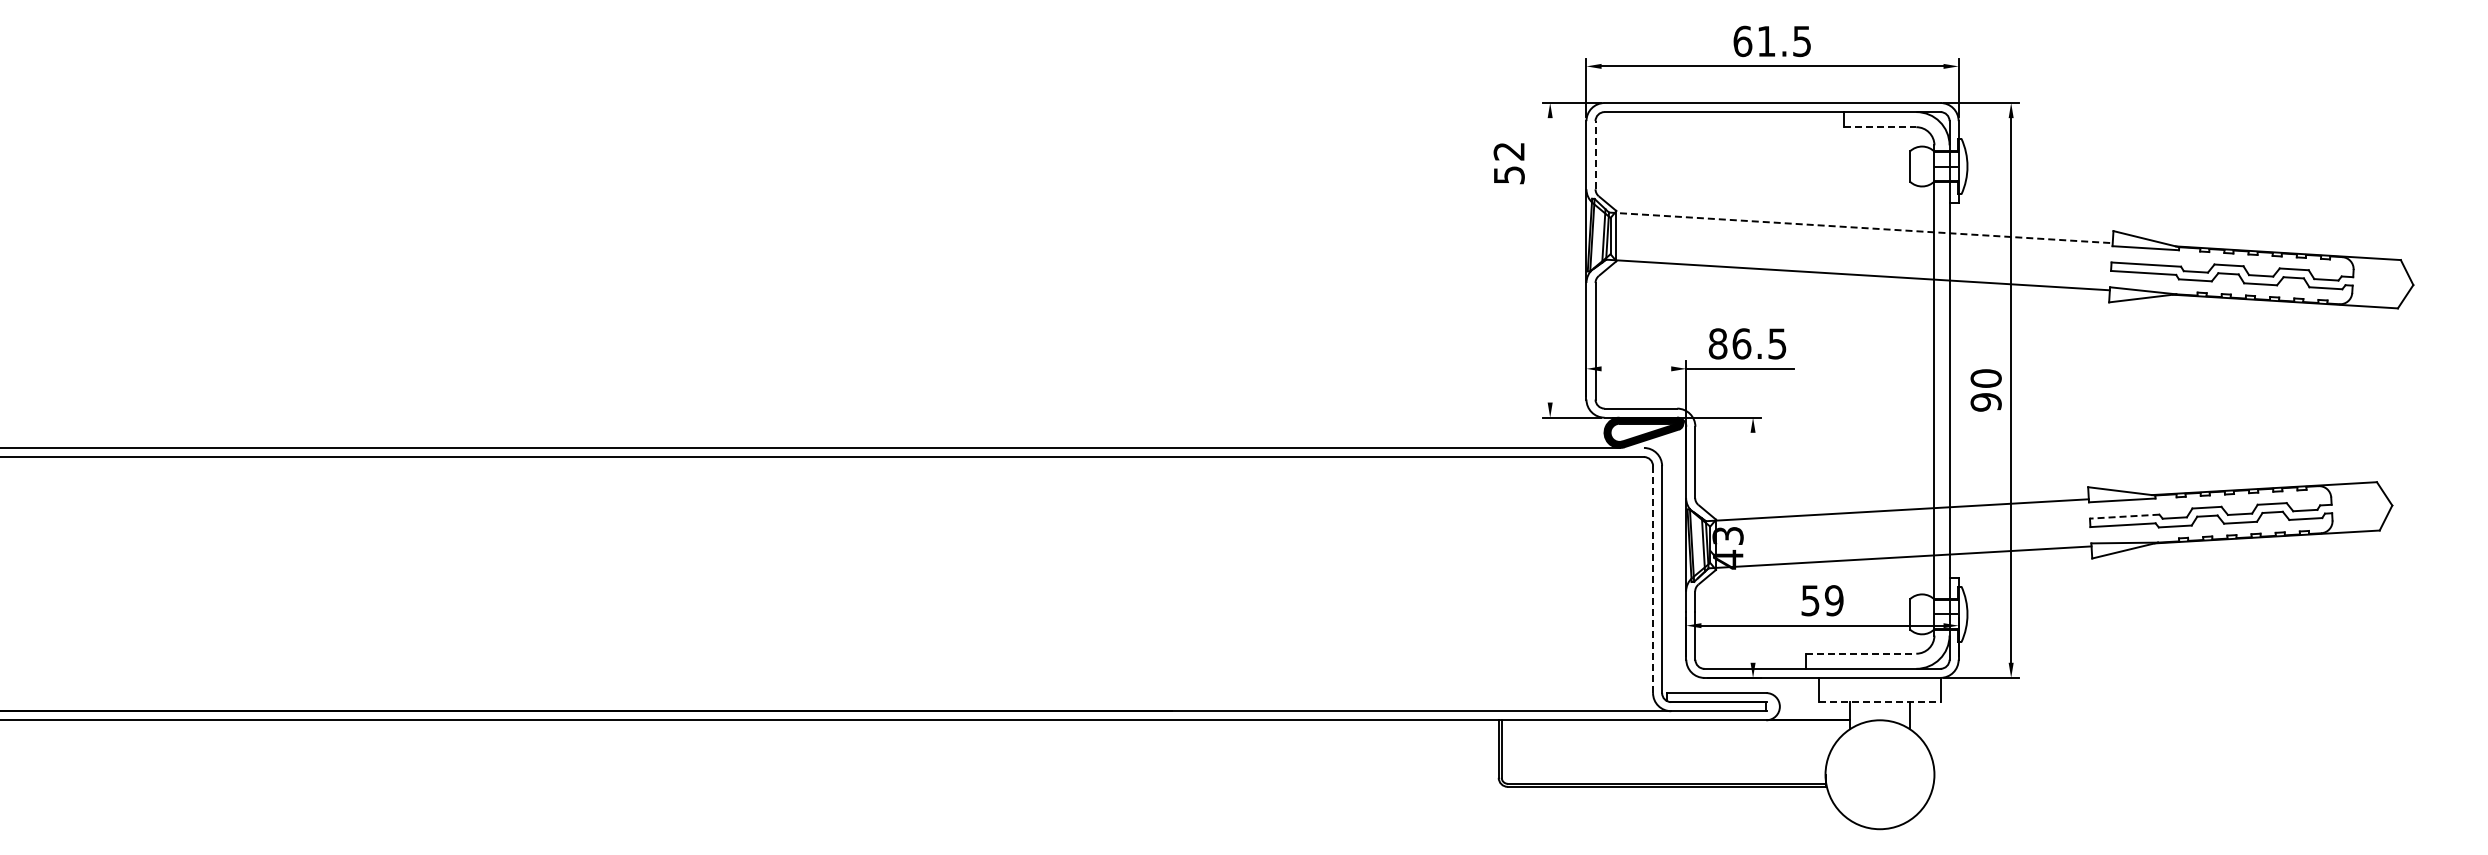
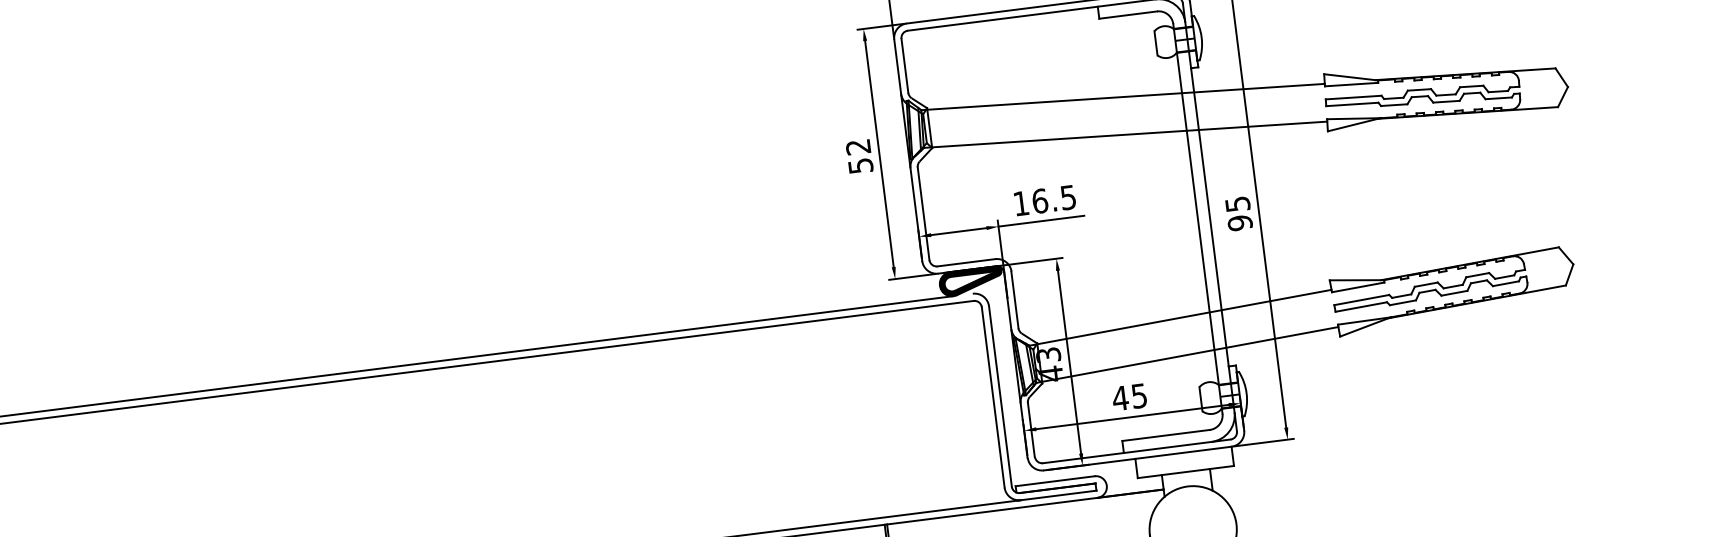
line: (1880, 127) -> (1128, 15), dashed -> solid
line: (1595, 154) -> (904, 65), dashed -> solid
text: (1508, 163) -> (859, 156), moved
line: (1861, 227) -> (1123, 96), dashed -> solid
line: (1550, 260) -> (879, 154), added
text: (1717, 343) -> (1020, 203), 86.5 -> 16.5
line: (1636, 368) -> (958, 231), added
text: (1985, 378) -> (1237, 204), 90 -> 95
line: (2124, 516) -> (1361, 299), dashed -> solid
line: (1753, 547) -> (1069, 361), added
line: (1653, 580) -> (993, 398), dashed -> solid
text: (1821, 600) -> (1129, 397), 59 -> 45
line: (1861, 653) -> (1166, 435), dashed -> solid
line: (1879, 702) -> (1185, 472), dashed -> solid

